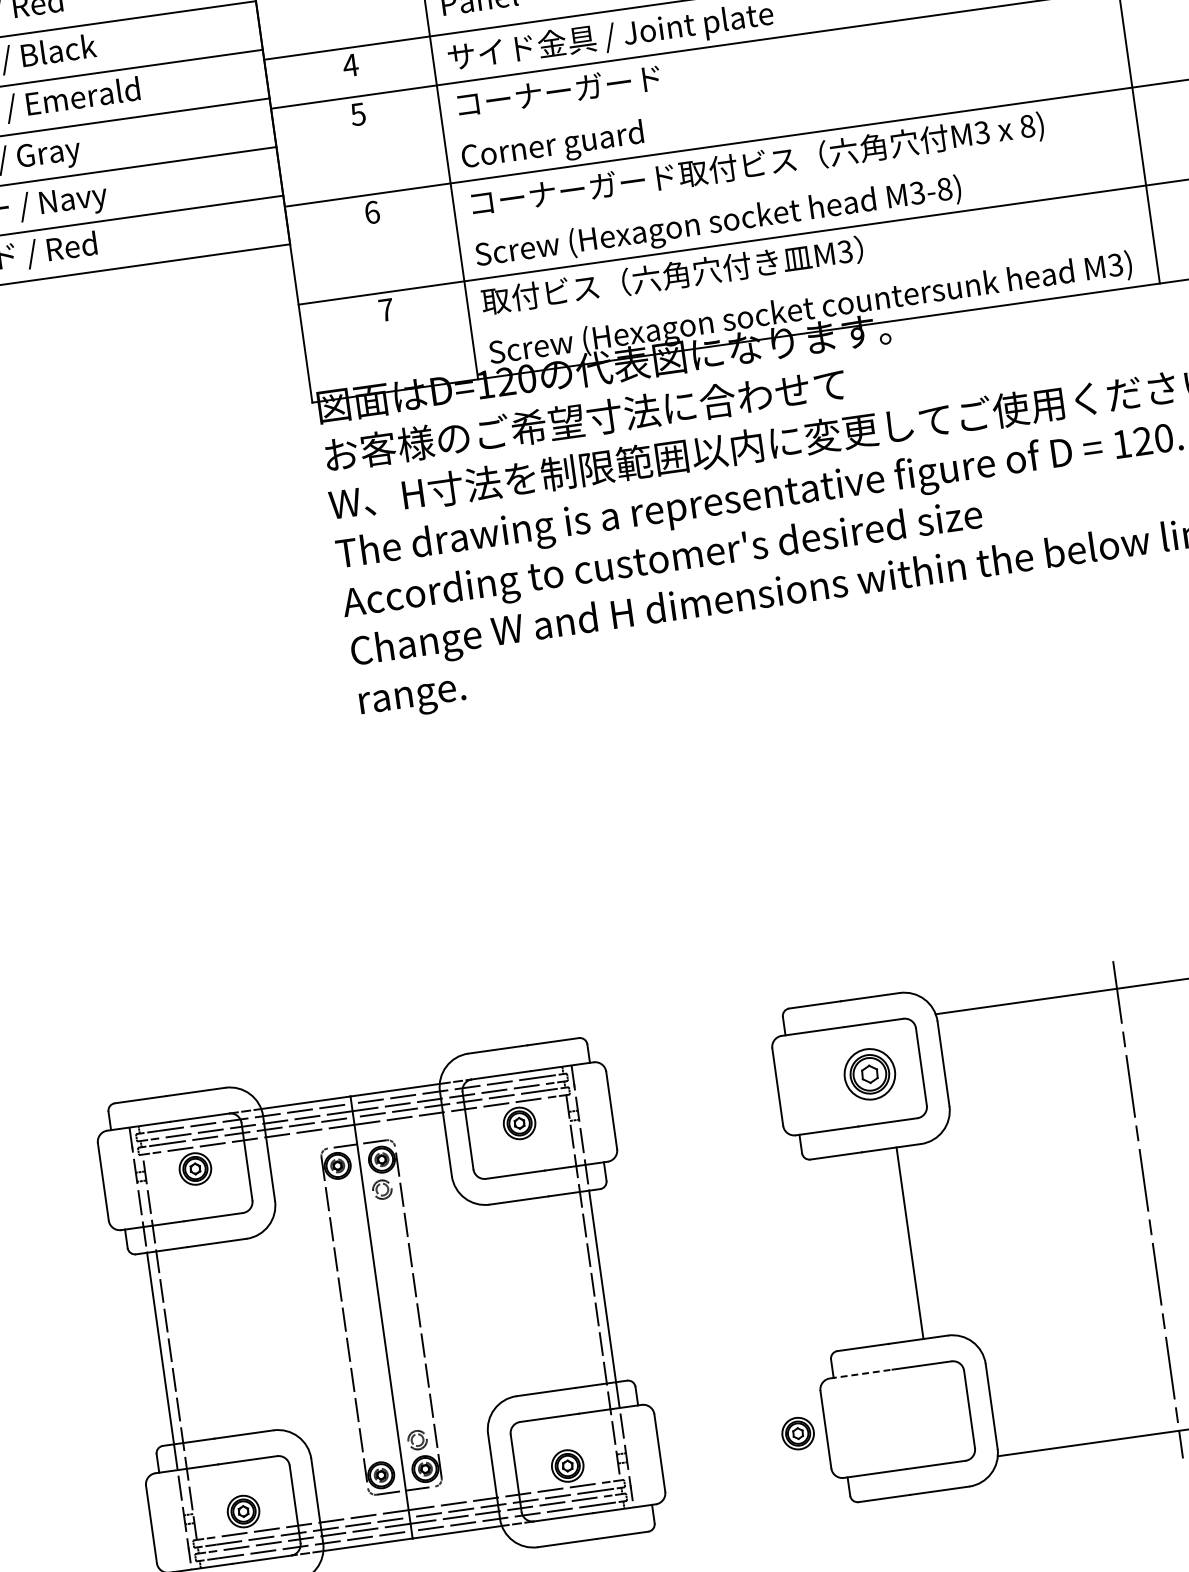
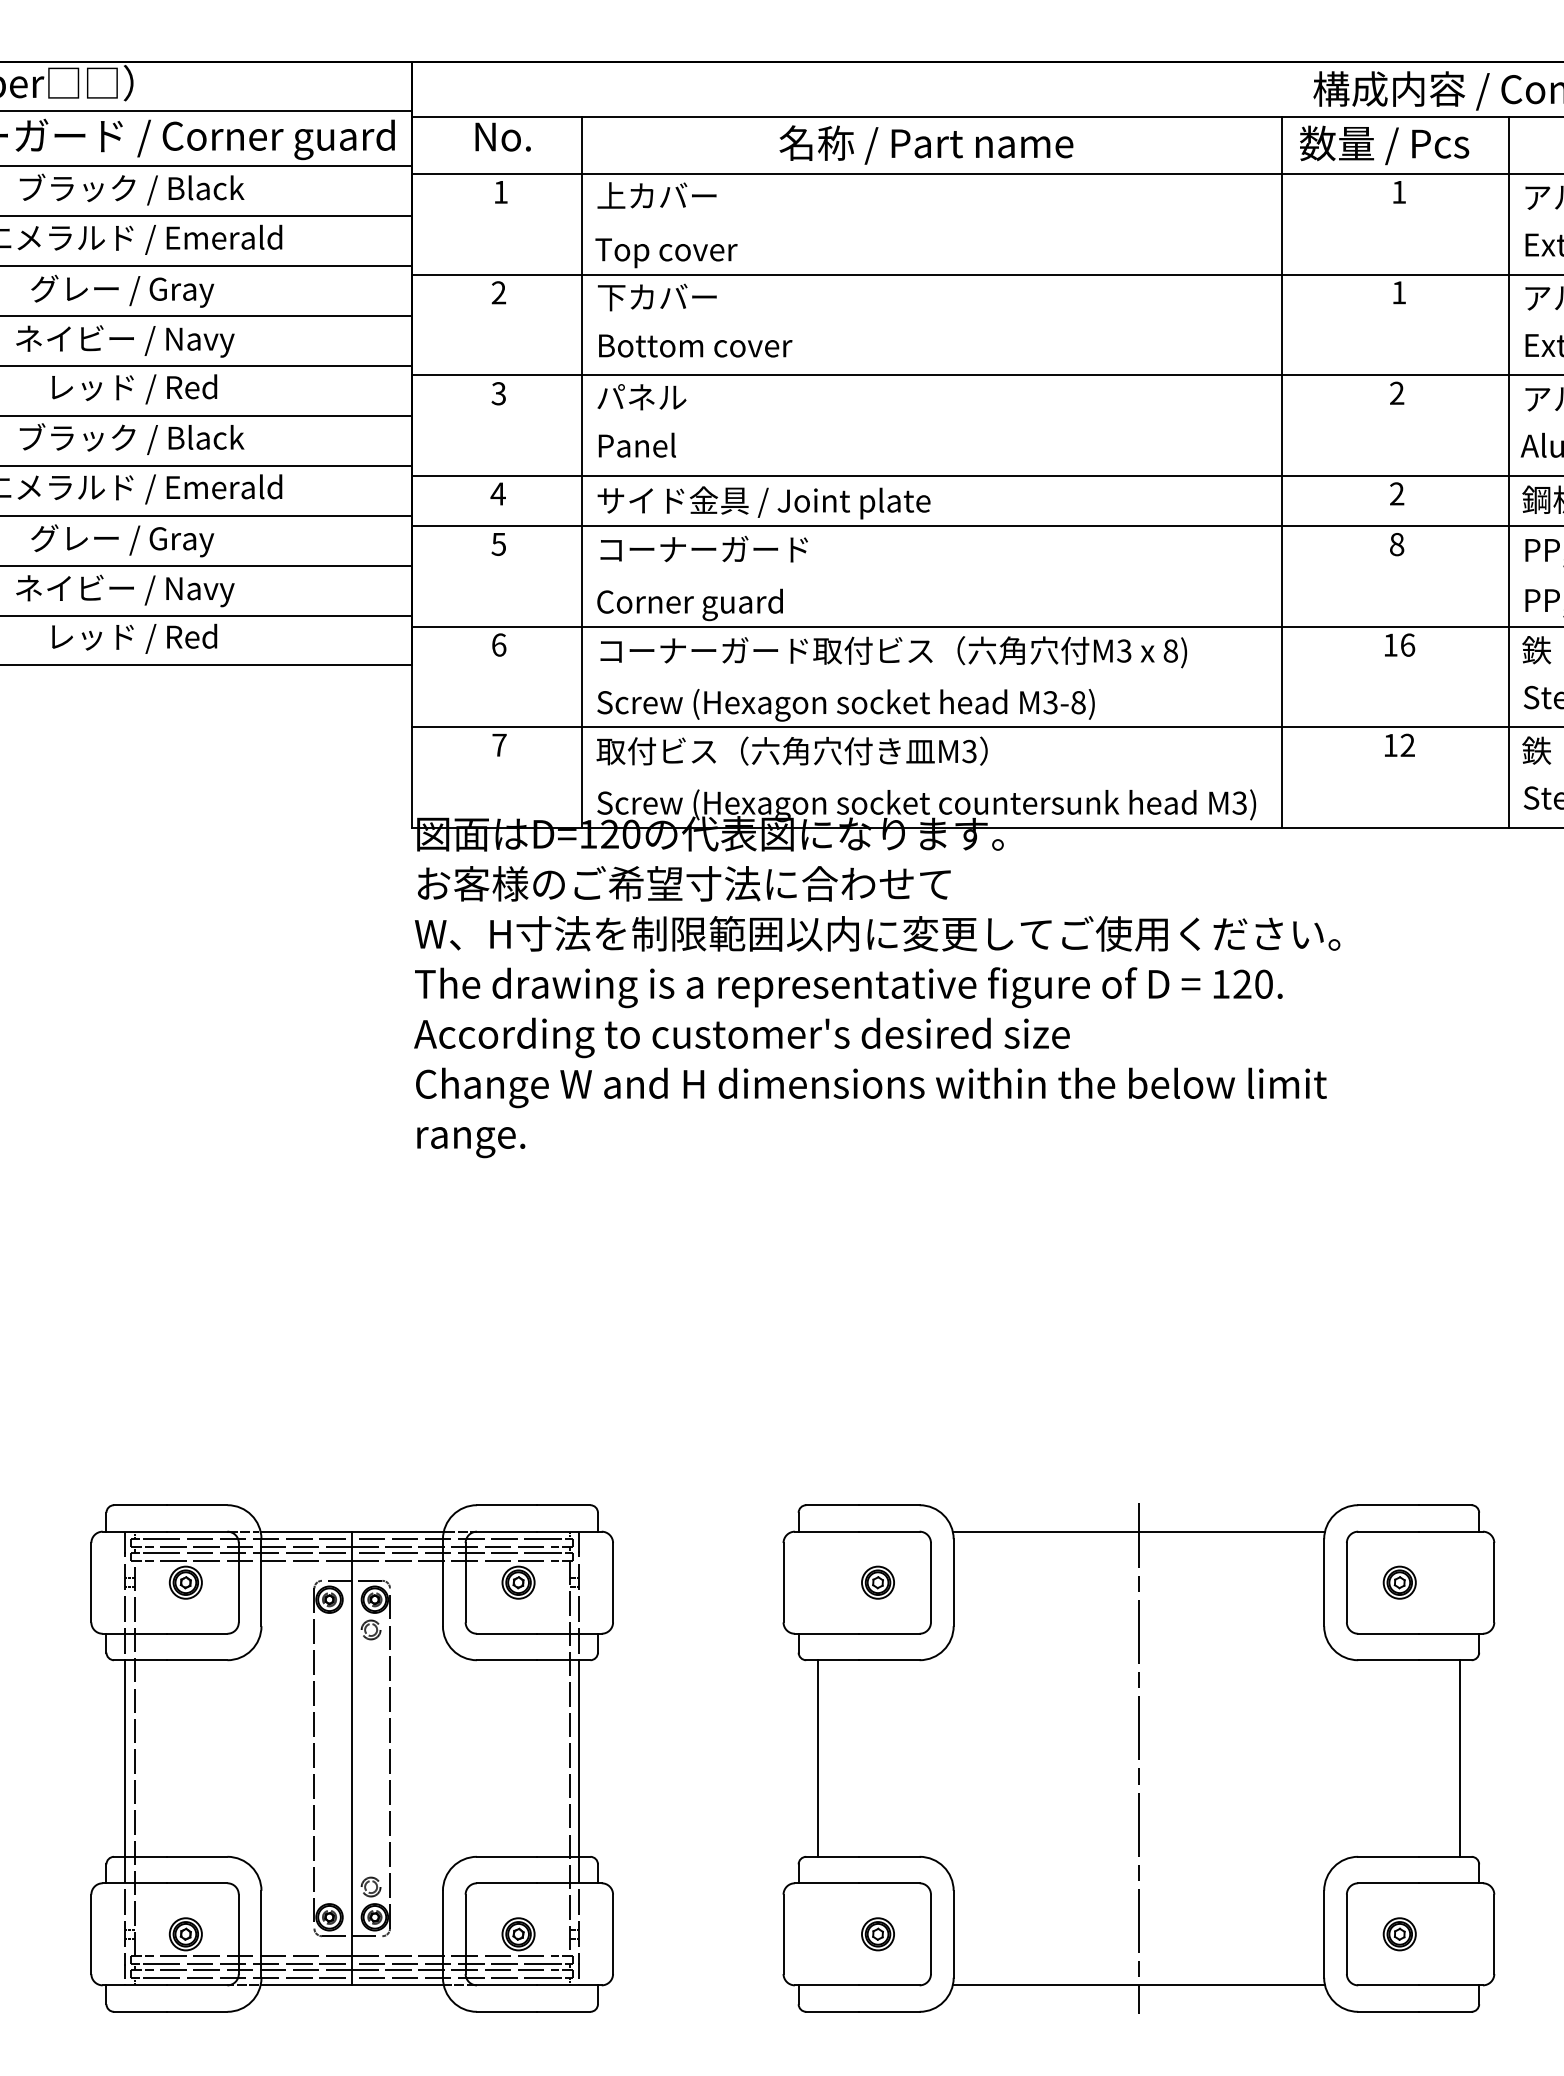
part: (869, 1074) -> (877, 1582), size x0.62
line: (909, 1243) -> (817, 1758), moved
line: (861, 1374) -> (827, 1883), dashed -> solid
part: (797, 1433) -> (877, 1934), moved

